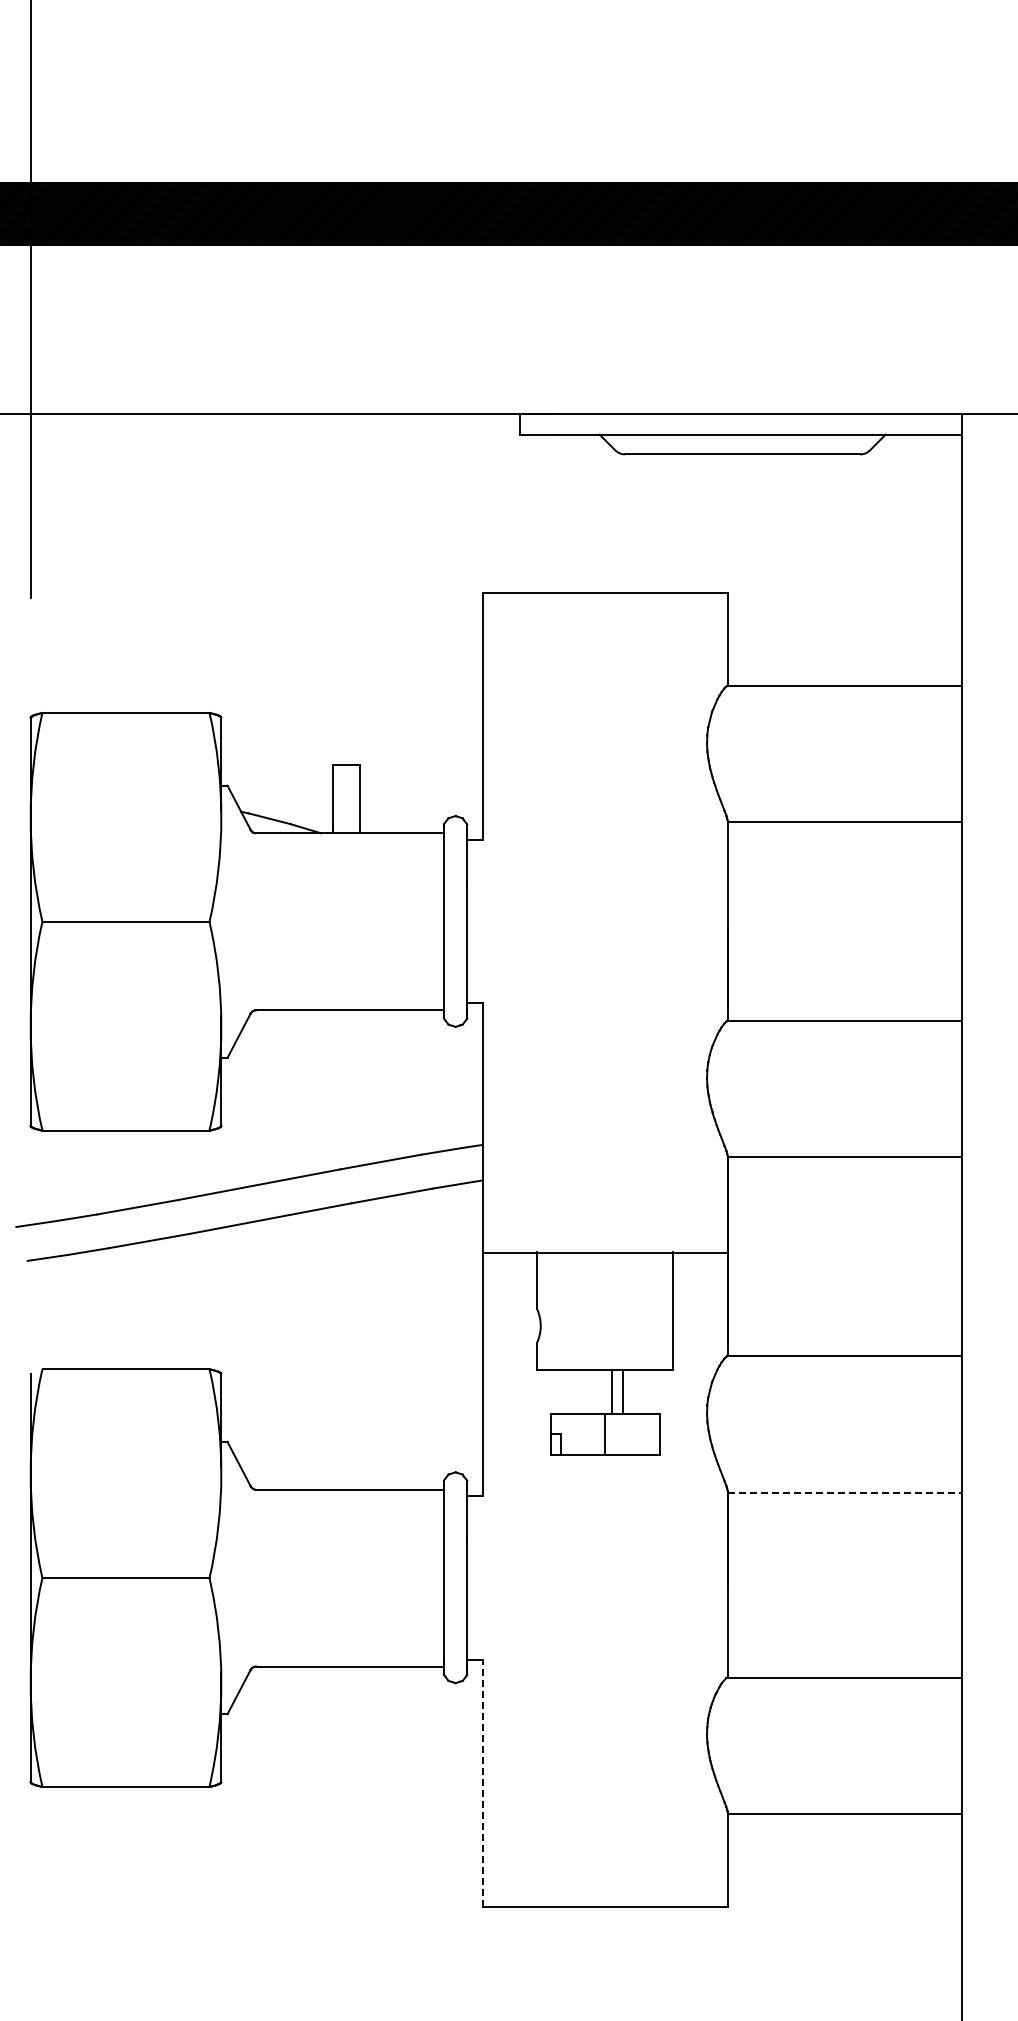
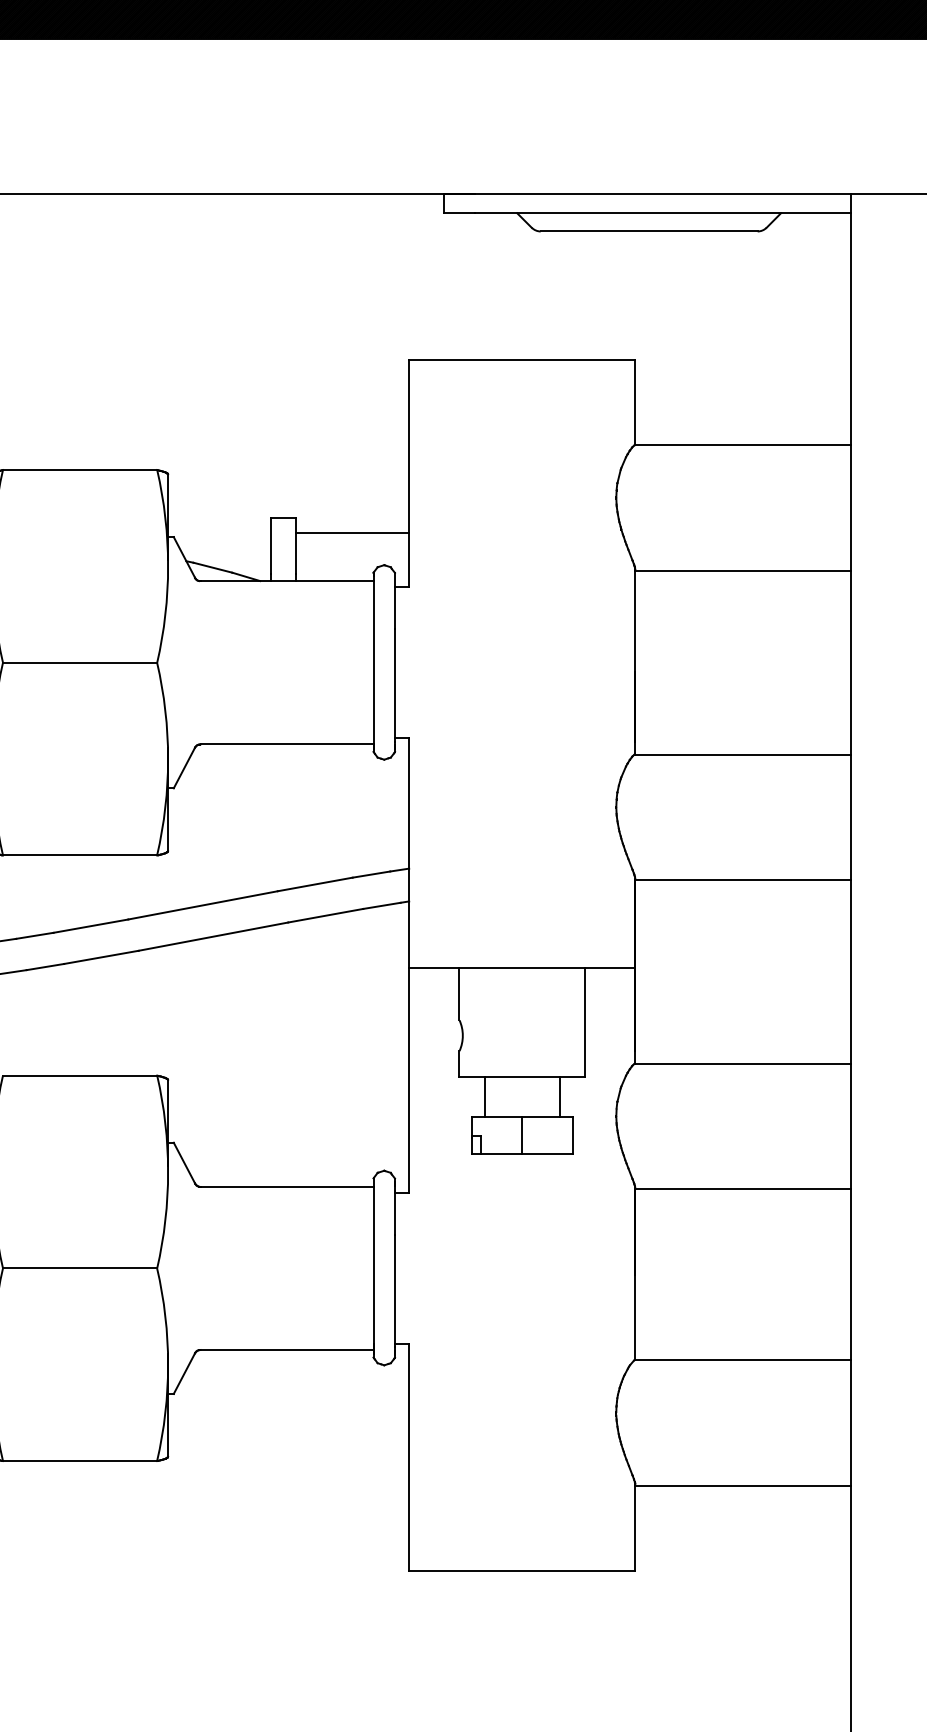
line: (421, 781) -> (352, 533), added
line: (611, 1392) -> (559, 1097), moved
line: (623, 1392) -> (484, 1097), moved
line: (845, 1492) -> (744, 1189), dashed -> solid
line: (482, 1782) -> (409, 1456), dashed -> solid

